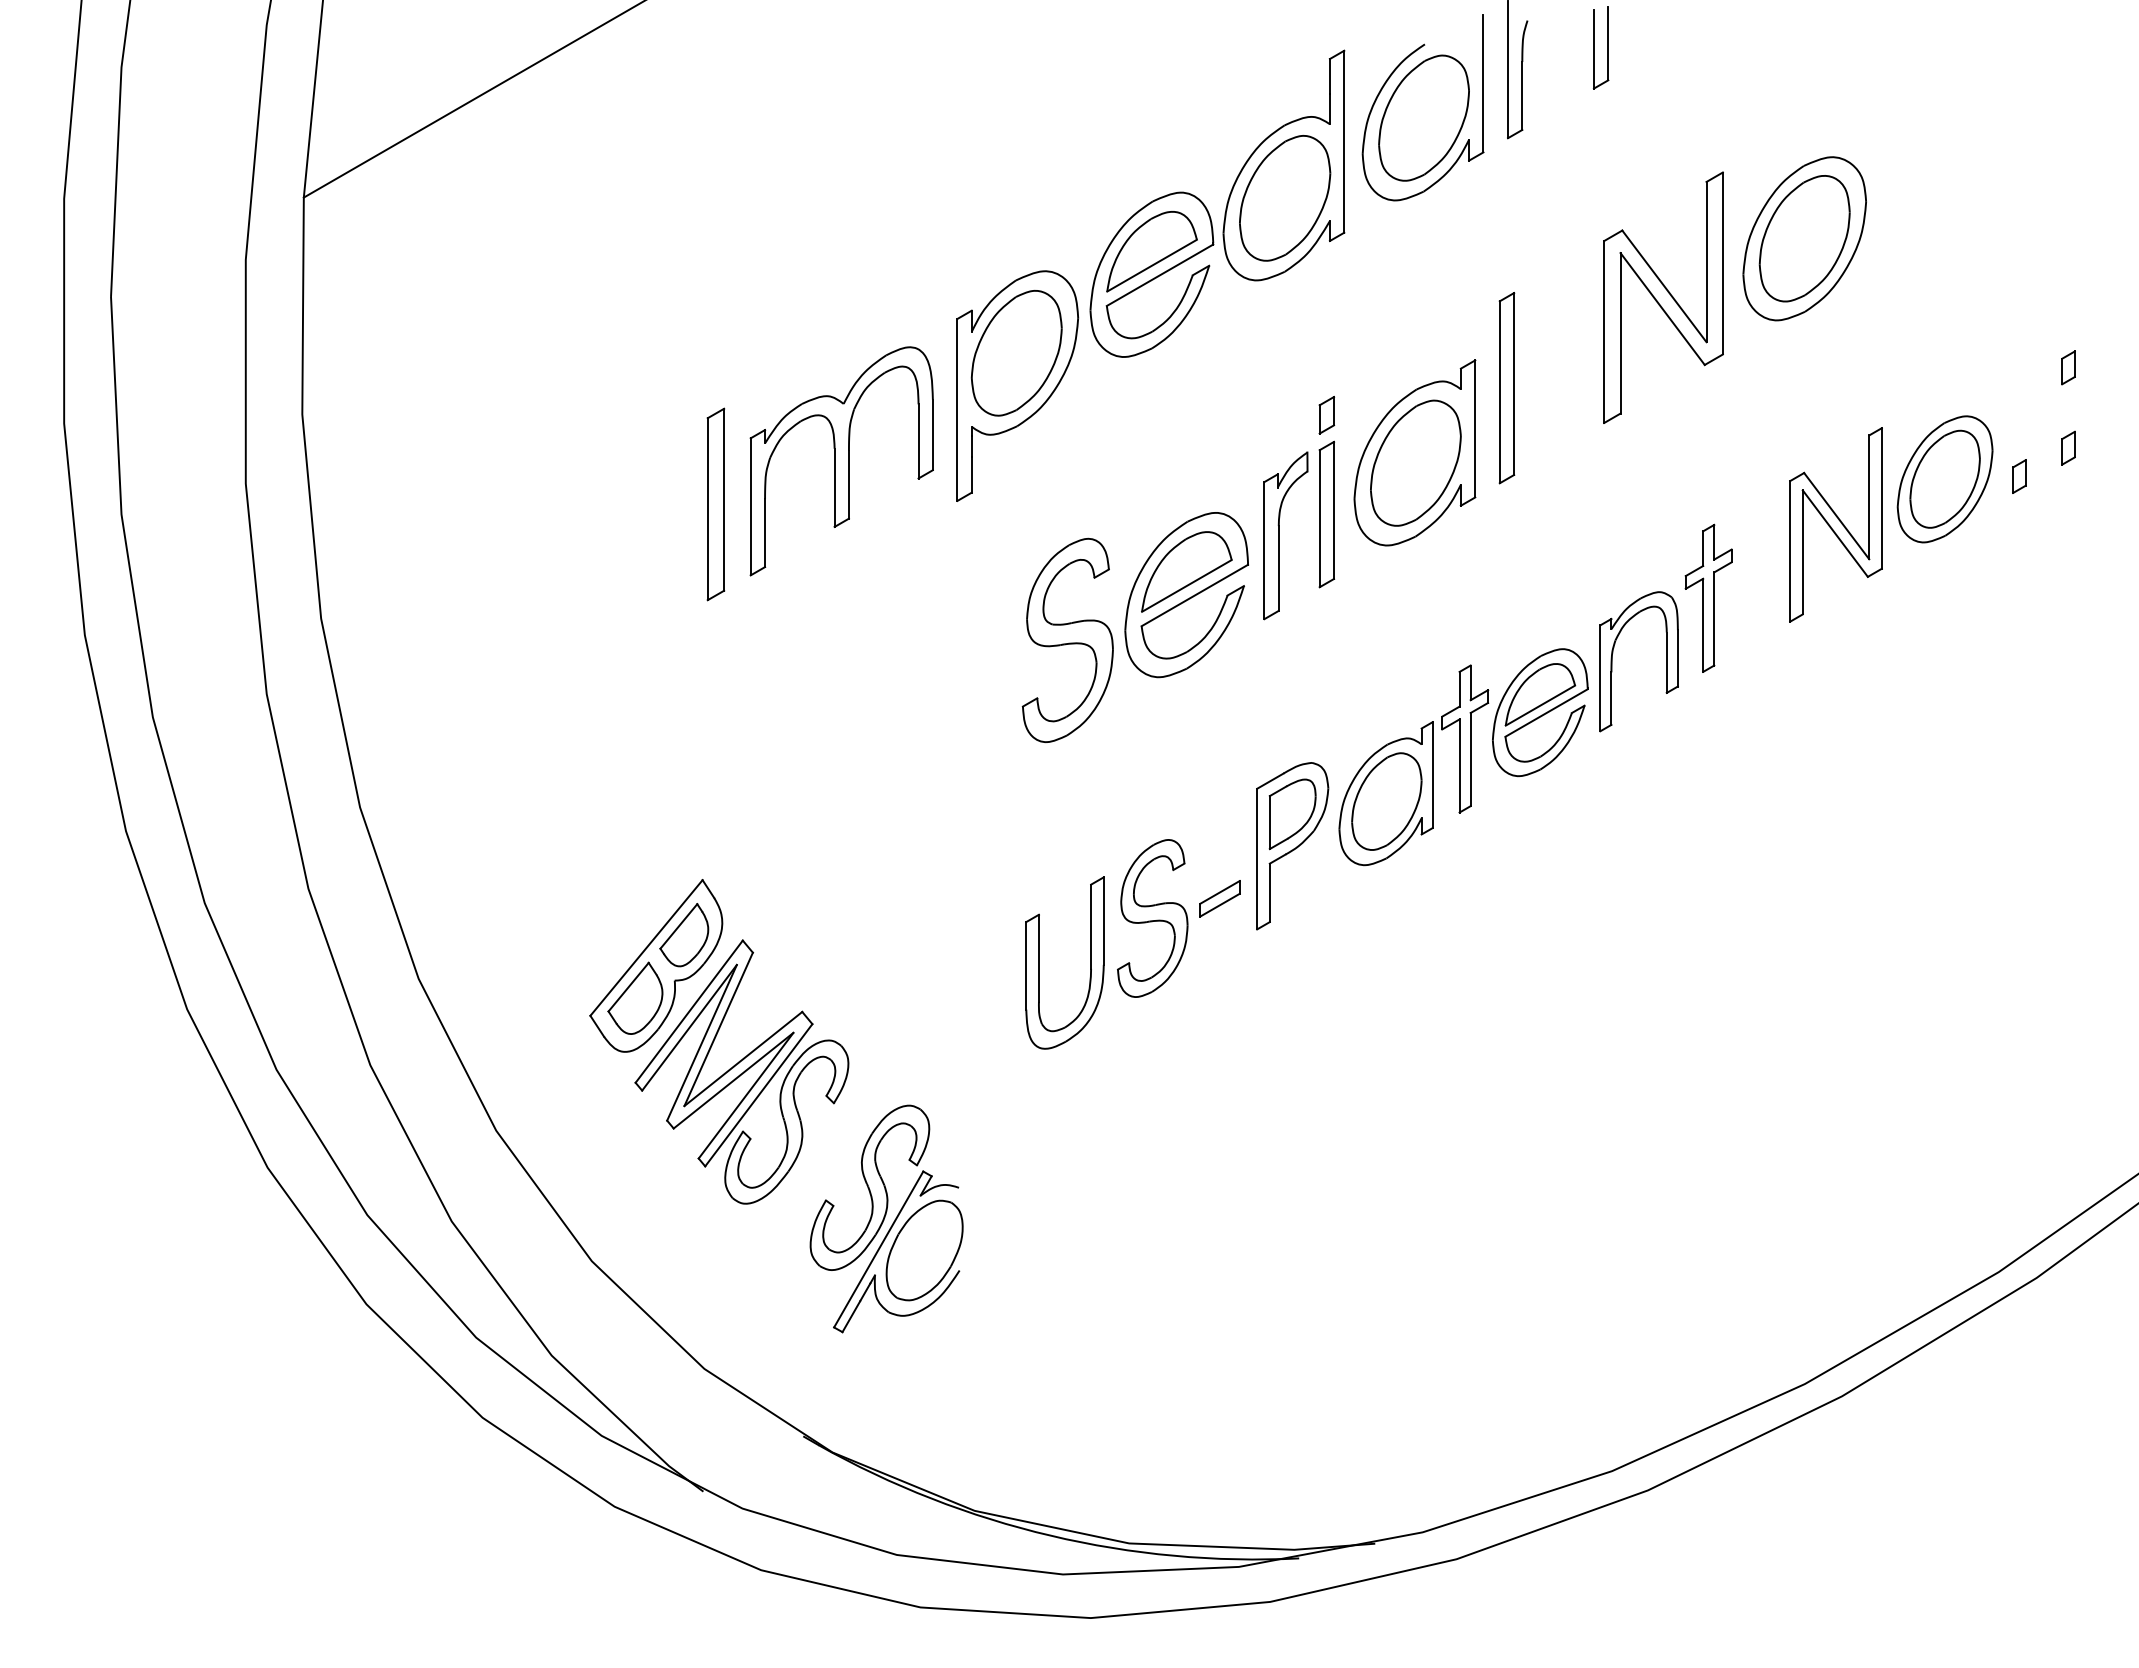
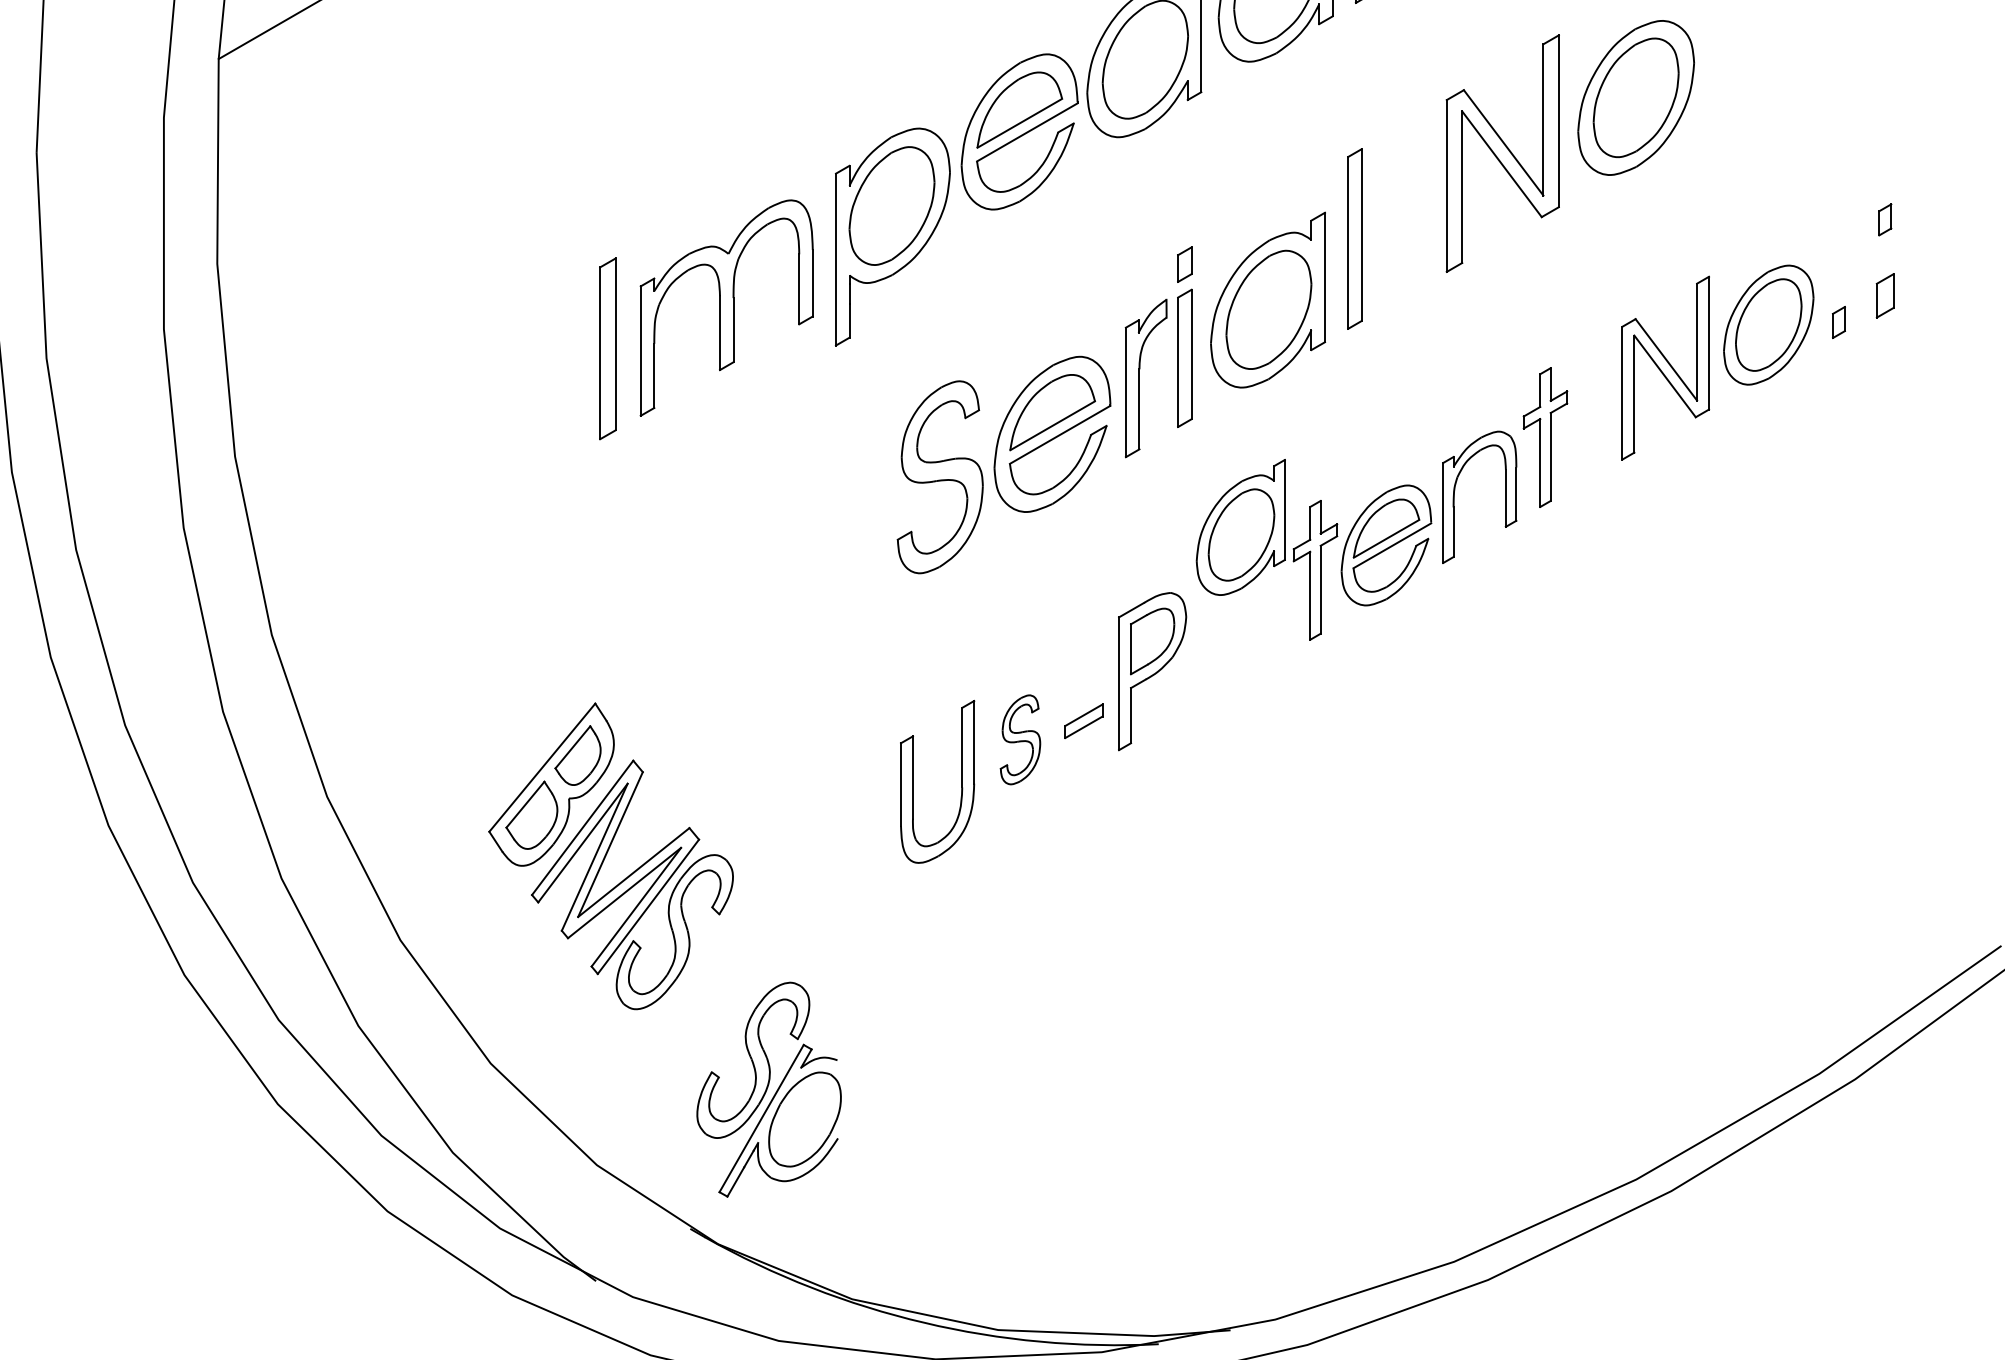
part: (2068, 447) -> (1885, 295), size x1.4
part: (1385, 793) -> (1240, 527), moved
part: (1152, 918) -> (1020, 739), size x0.6
part: (886, 1218) -> (768, 1089), moved

